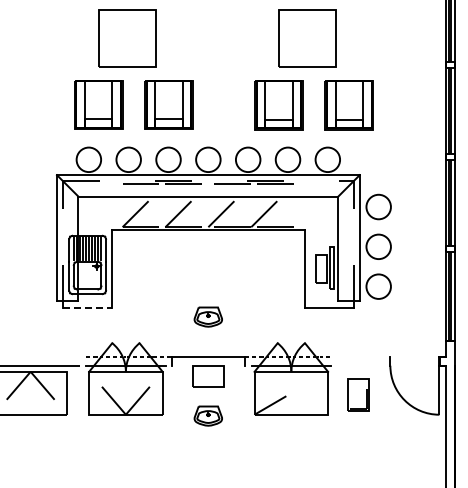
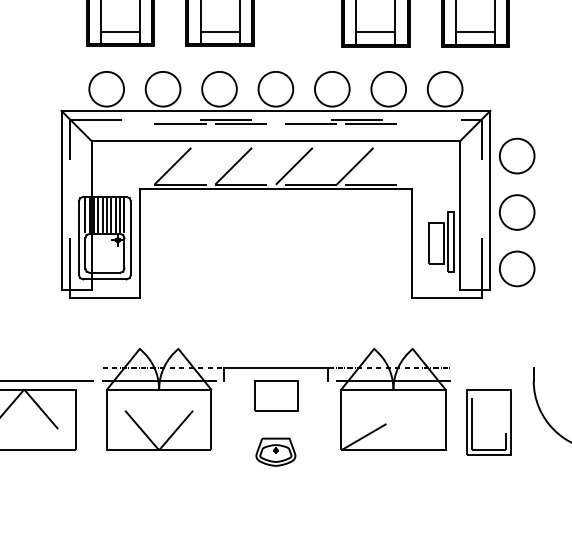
line: (87, 307) -> (104, 298), dashed -> solid
part: (207, 316) -> (274, 311), removed
part: (358, 394) -> (488, 421), size x1.43

